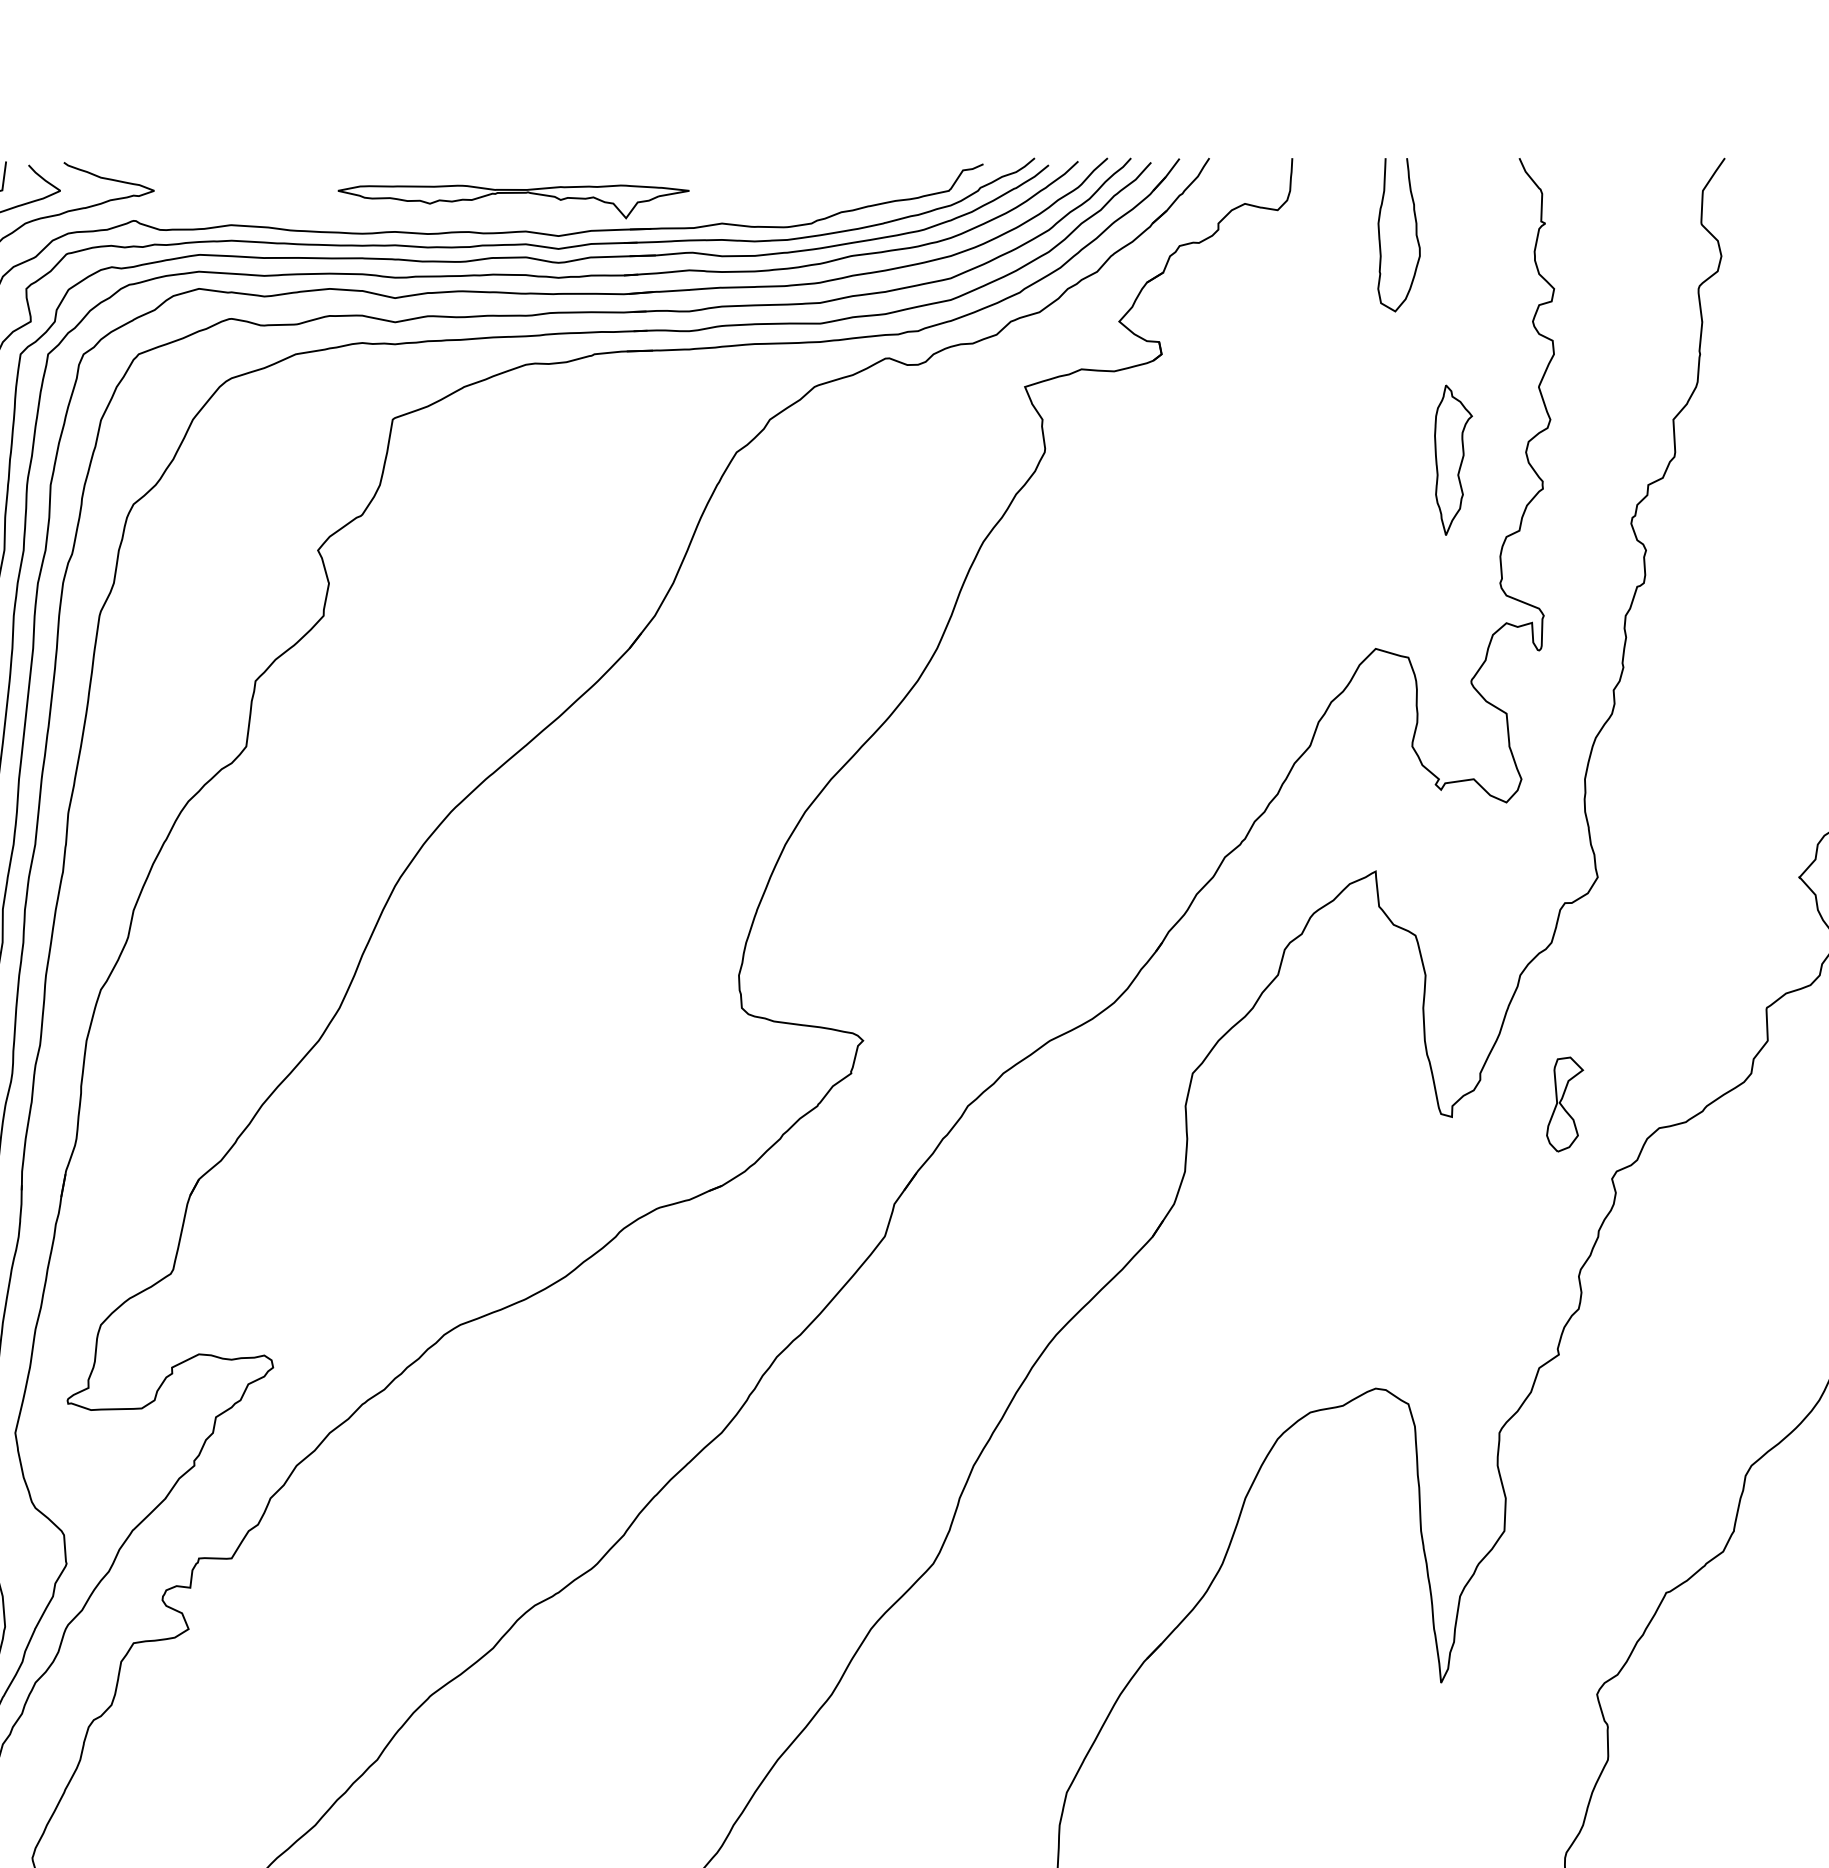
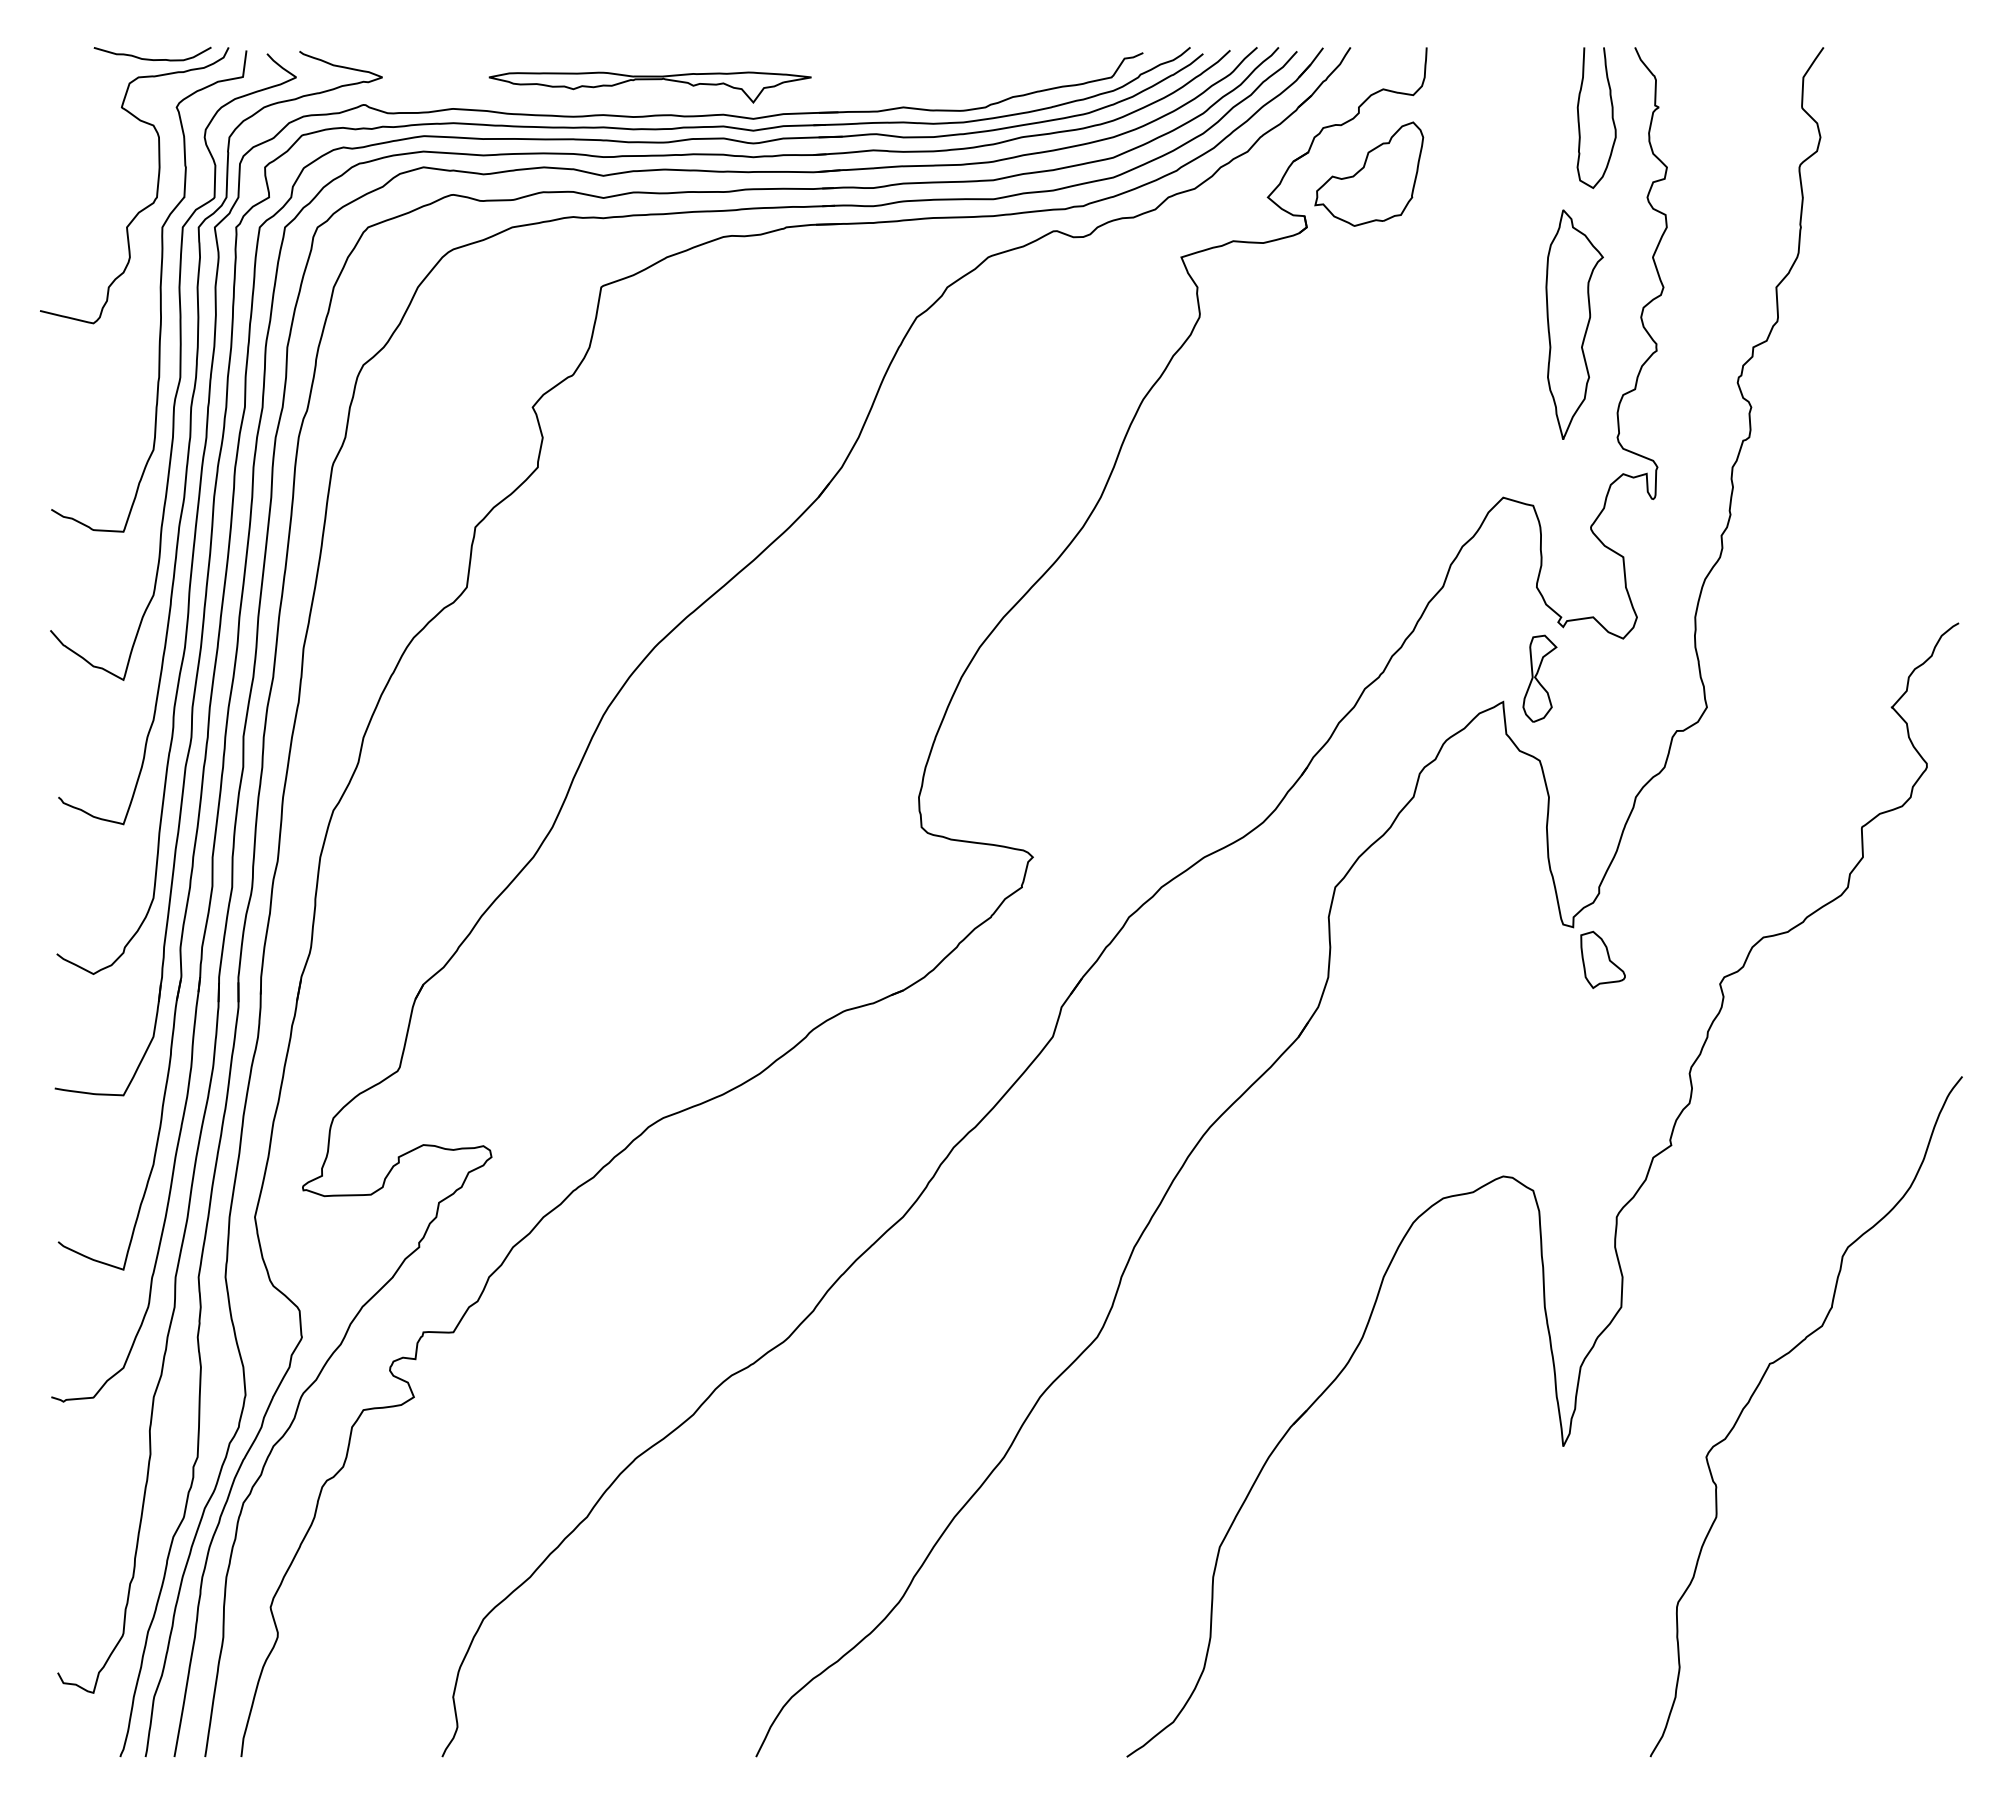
part: (512, 194) -> (649, 80), moved
curve: (1415, 235) -> (1611, 118), moved
part: (1229, 295) -> (1369, 173), added
part: (1453, 460) -> (1574, 324), size x1.67
part: (1564, 1104) -> (1539, 678), moved
part: (1483, 1152) -> (1602, 959), added

